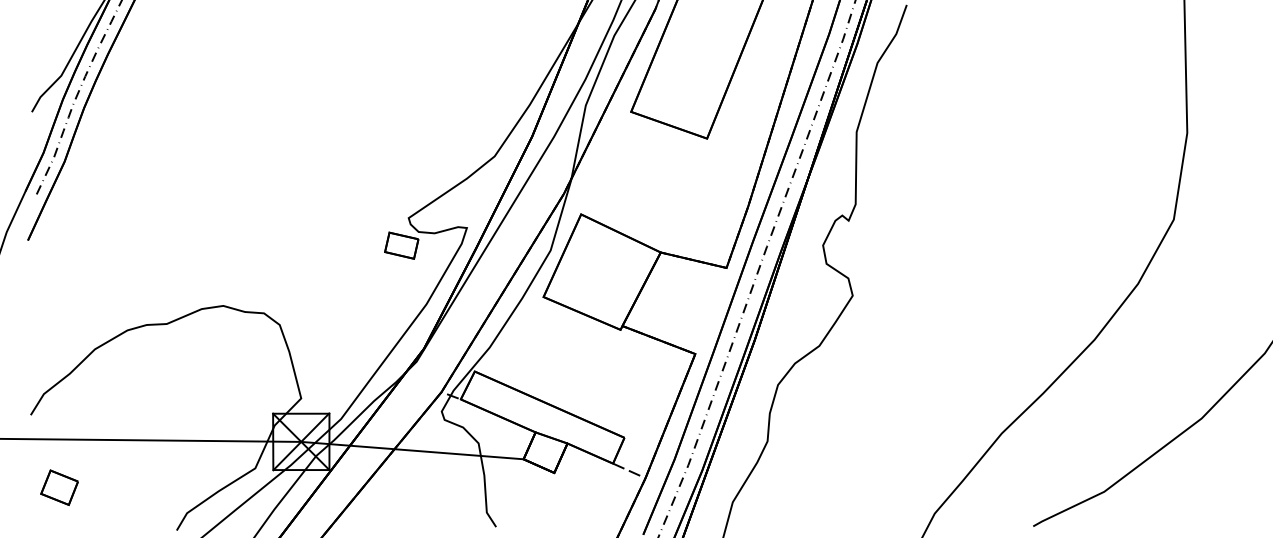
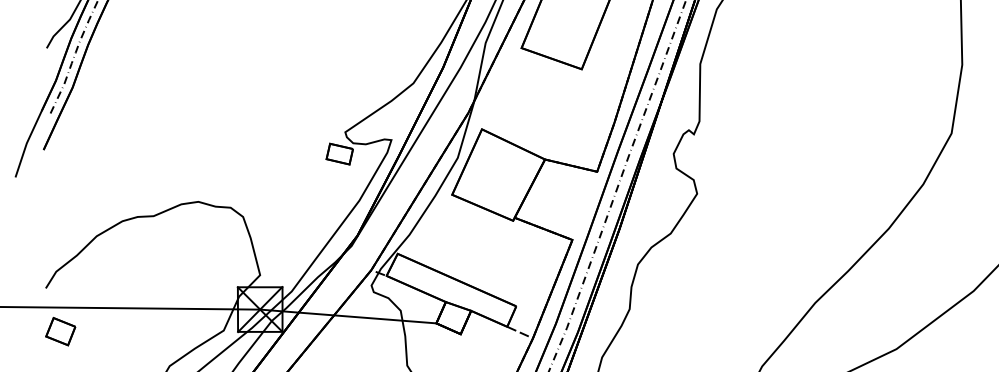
part: (59, 487) -> (60, 331), moved

